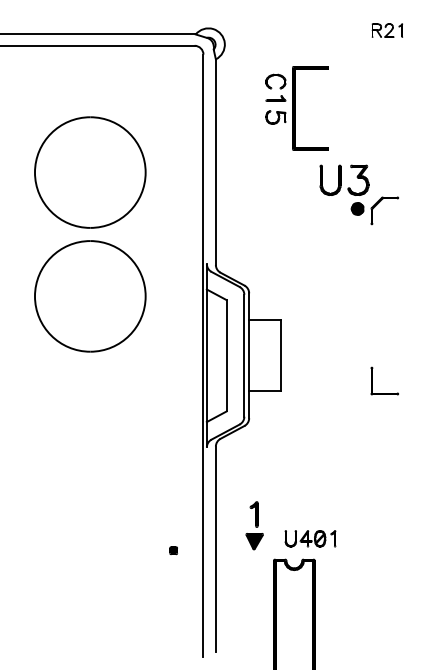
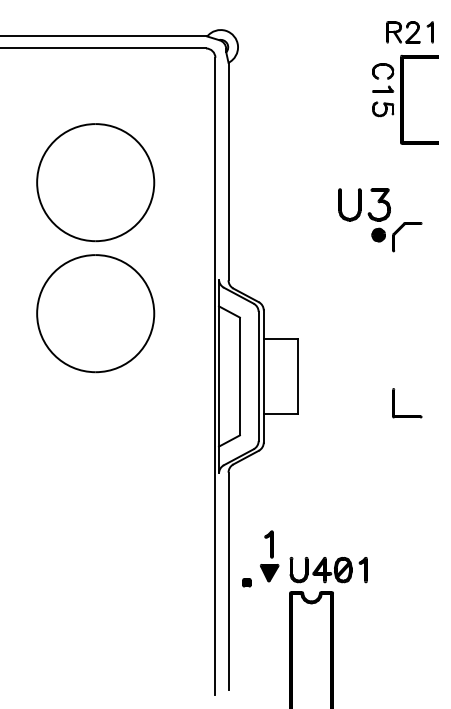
part: (386, 30) -> (409, 32), size x1.43
part: (297, 108) -> (405, 99), moved
part: (359, 195) -> (380, 220), moved
part: (310, 539) -> (328, 570), size x1.43
part: (173, 550) -> (246, 582), moved

